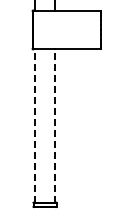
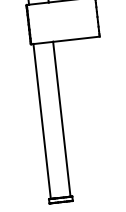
line: (35, 125) -> (42, 120), dashed -> solid
line: (54, 125) -> (61, 118), dashed -> solid

